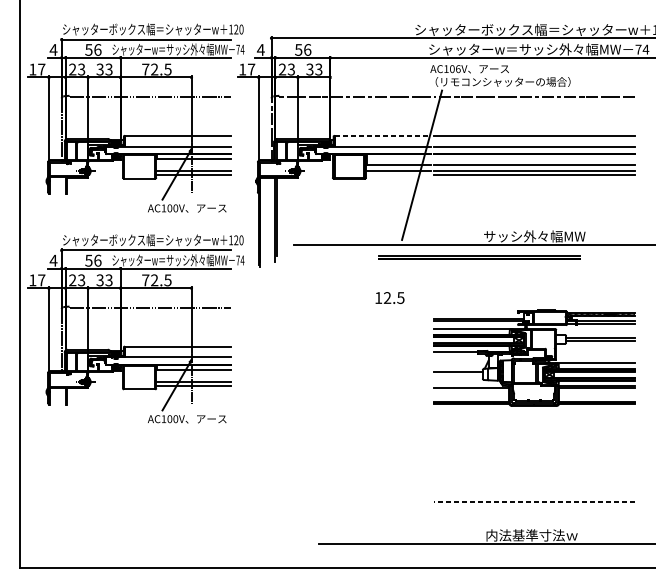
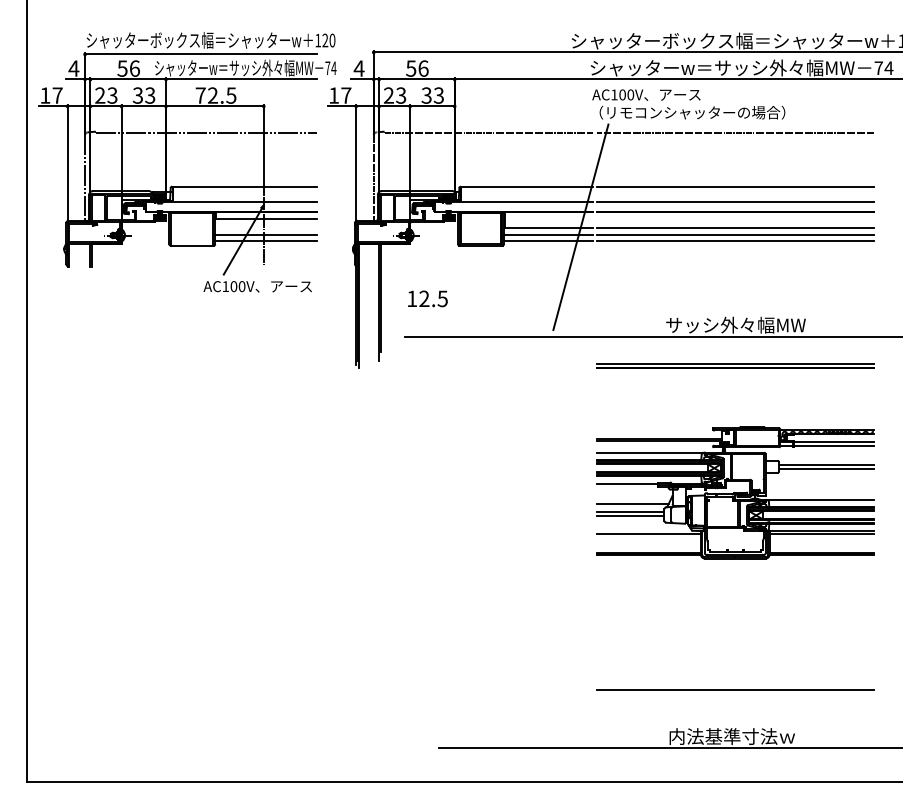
text: (458, 68) -> (630, 94), AC106V -> AC100V
line: (383, 136) -> (527, 187), dashed -> solid
line: (397, 175) -> (547, 241), added
part: (479, 257) -> (735, 365), moved
text: (389, 297) -> (427, 298), moved
part: (136, 328) -> (187, 452), removed
line: (459, 366) -> (632, 503), added
line: (458, 375) -> (630, 516), added
line: (534, 501) -> (735, 690), dashed -> solid

